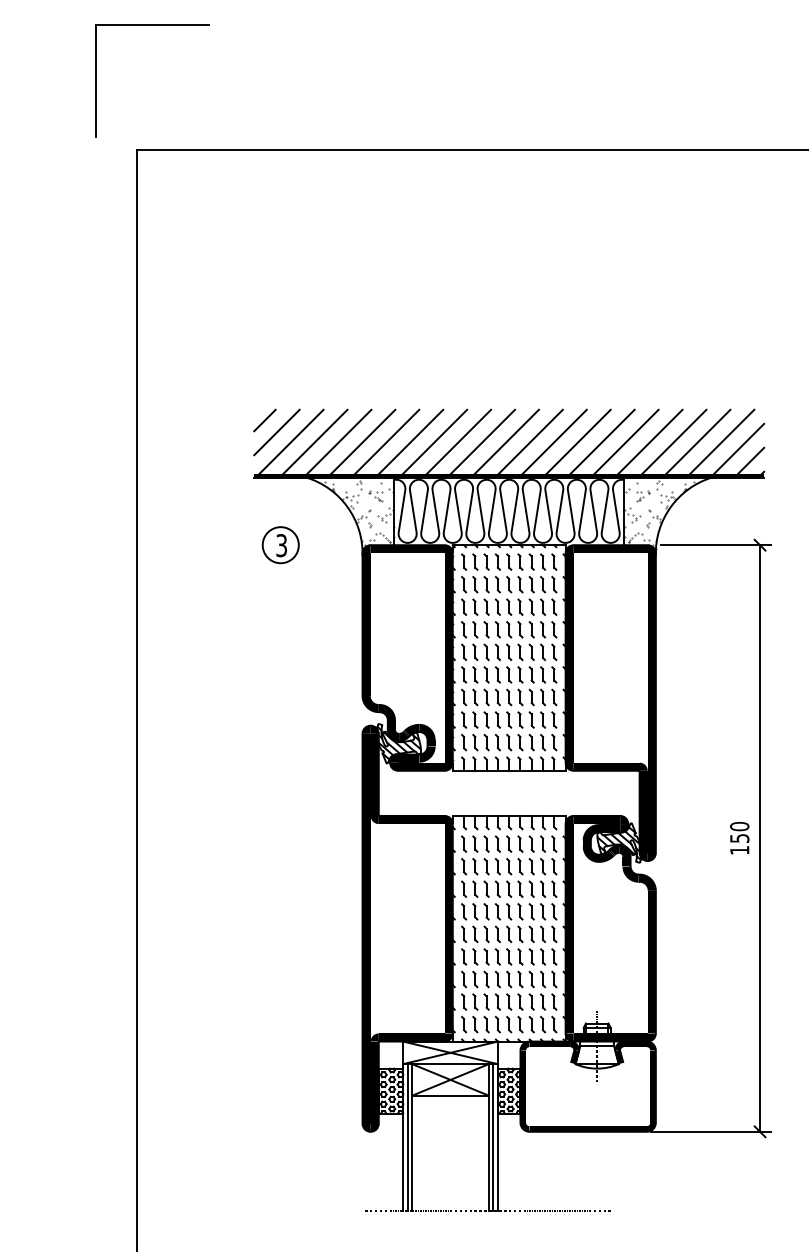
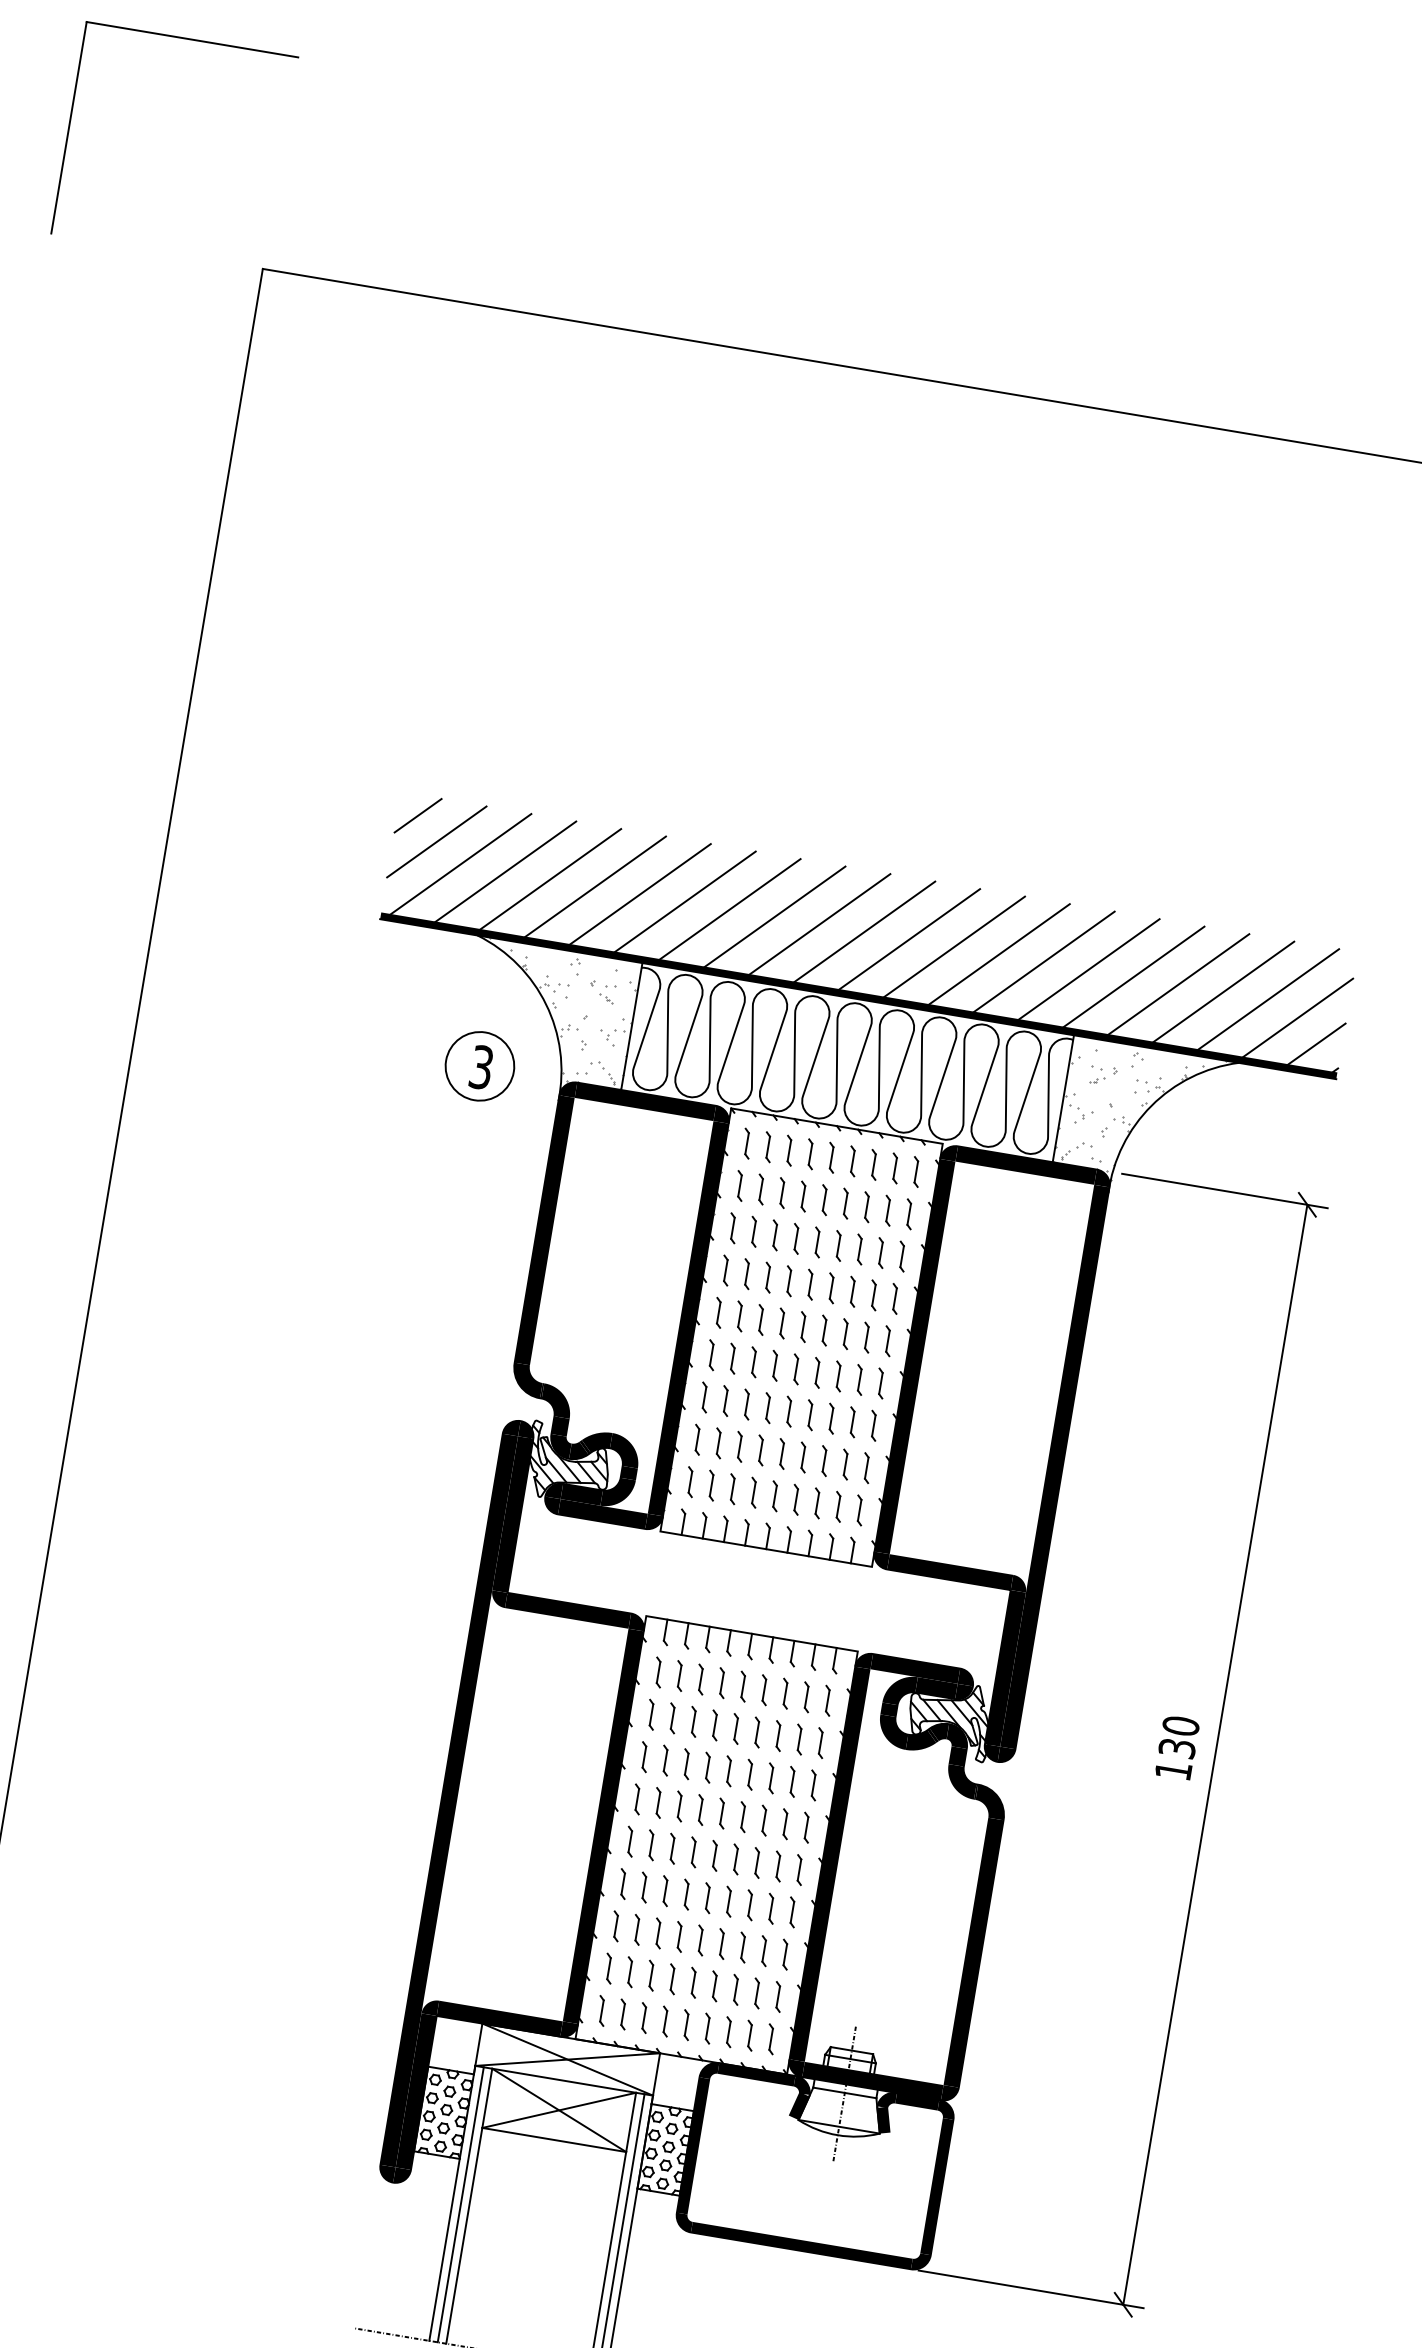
part: (152, 25) -> (192, 41), moved
part: (280, 545) -> (479, 1066), moved
text: (739, 838) -> (1176, 1748), 150 -> 130

